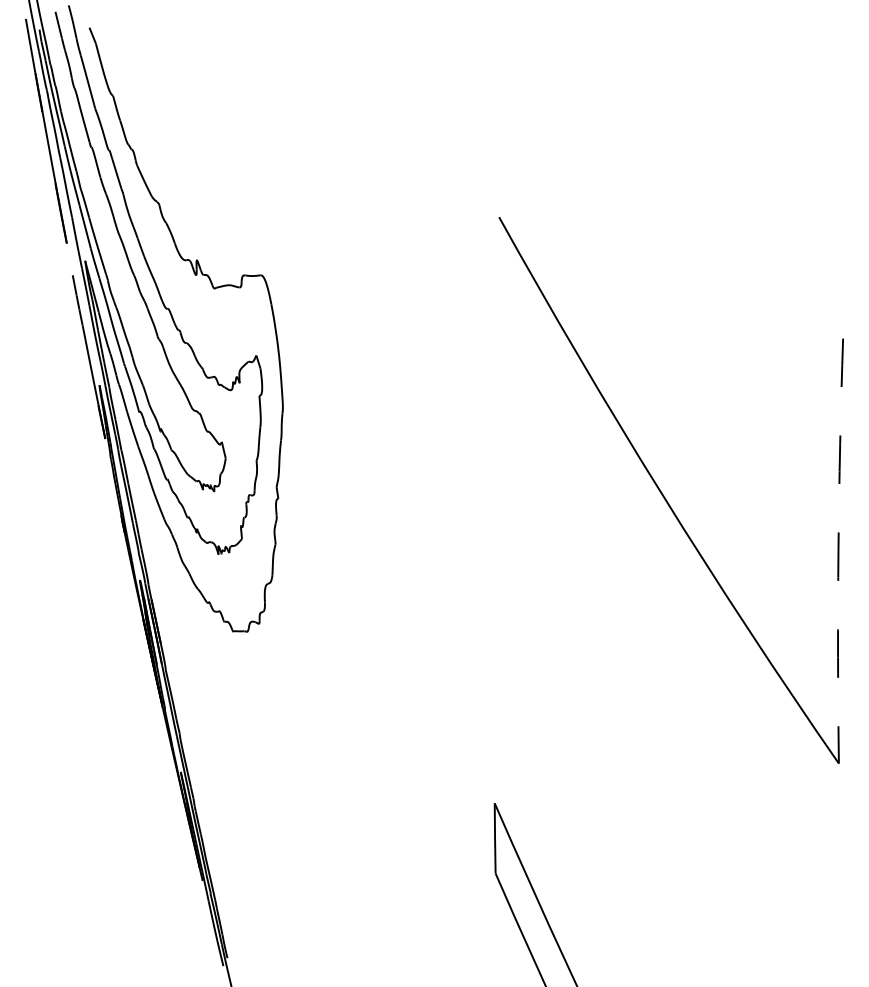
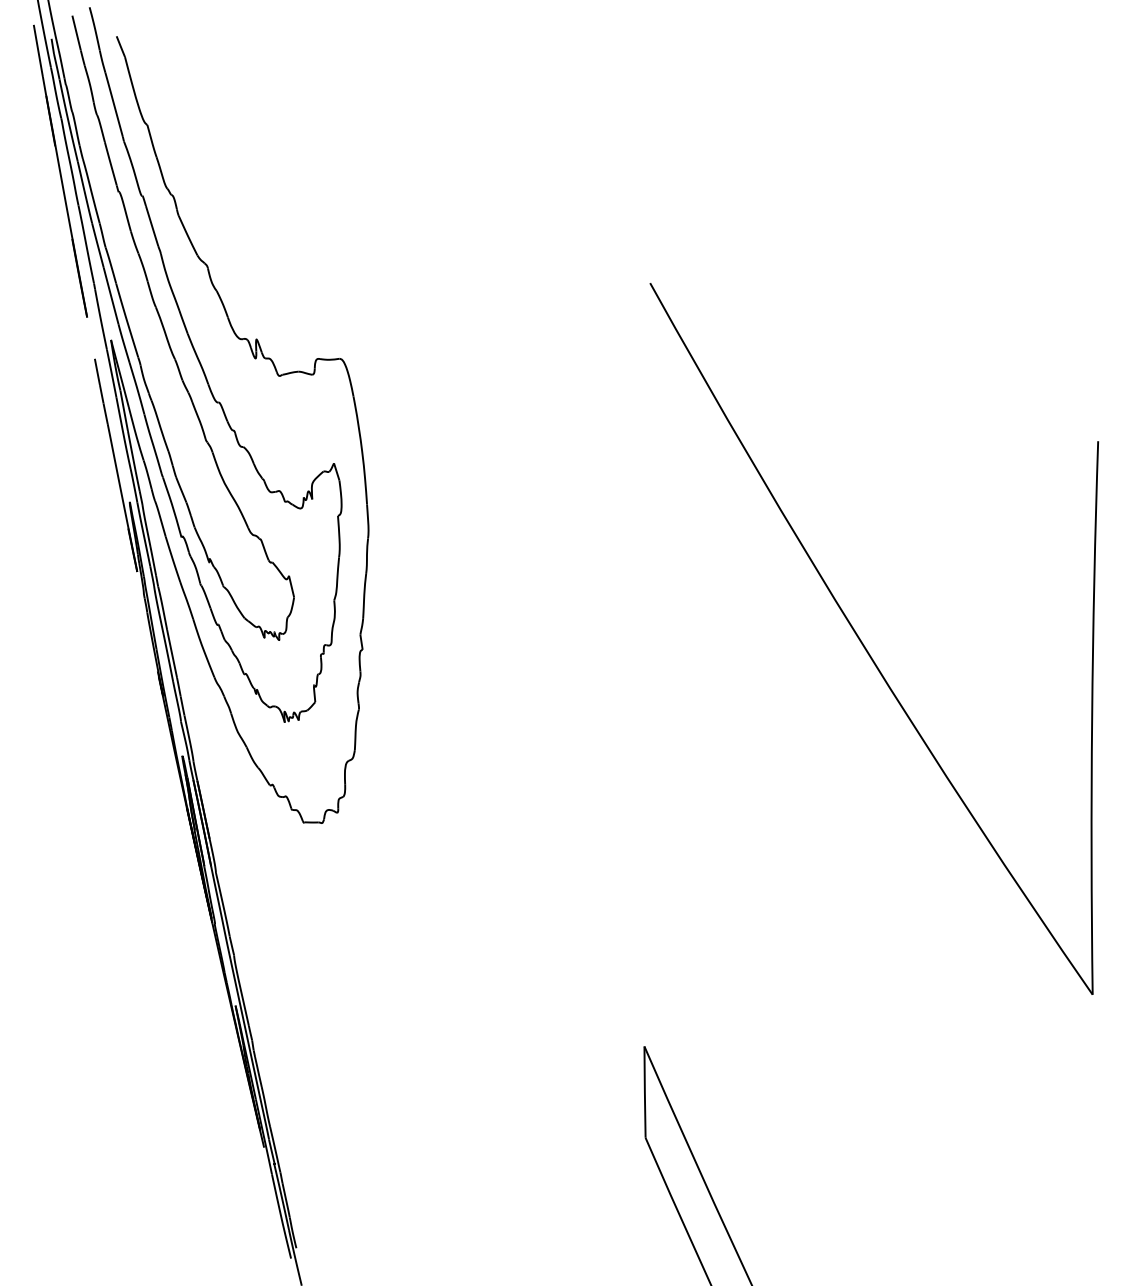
arc: (838, 551) -> (1092, 718), dashed -> solid

